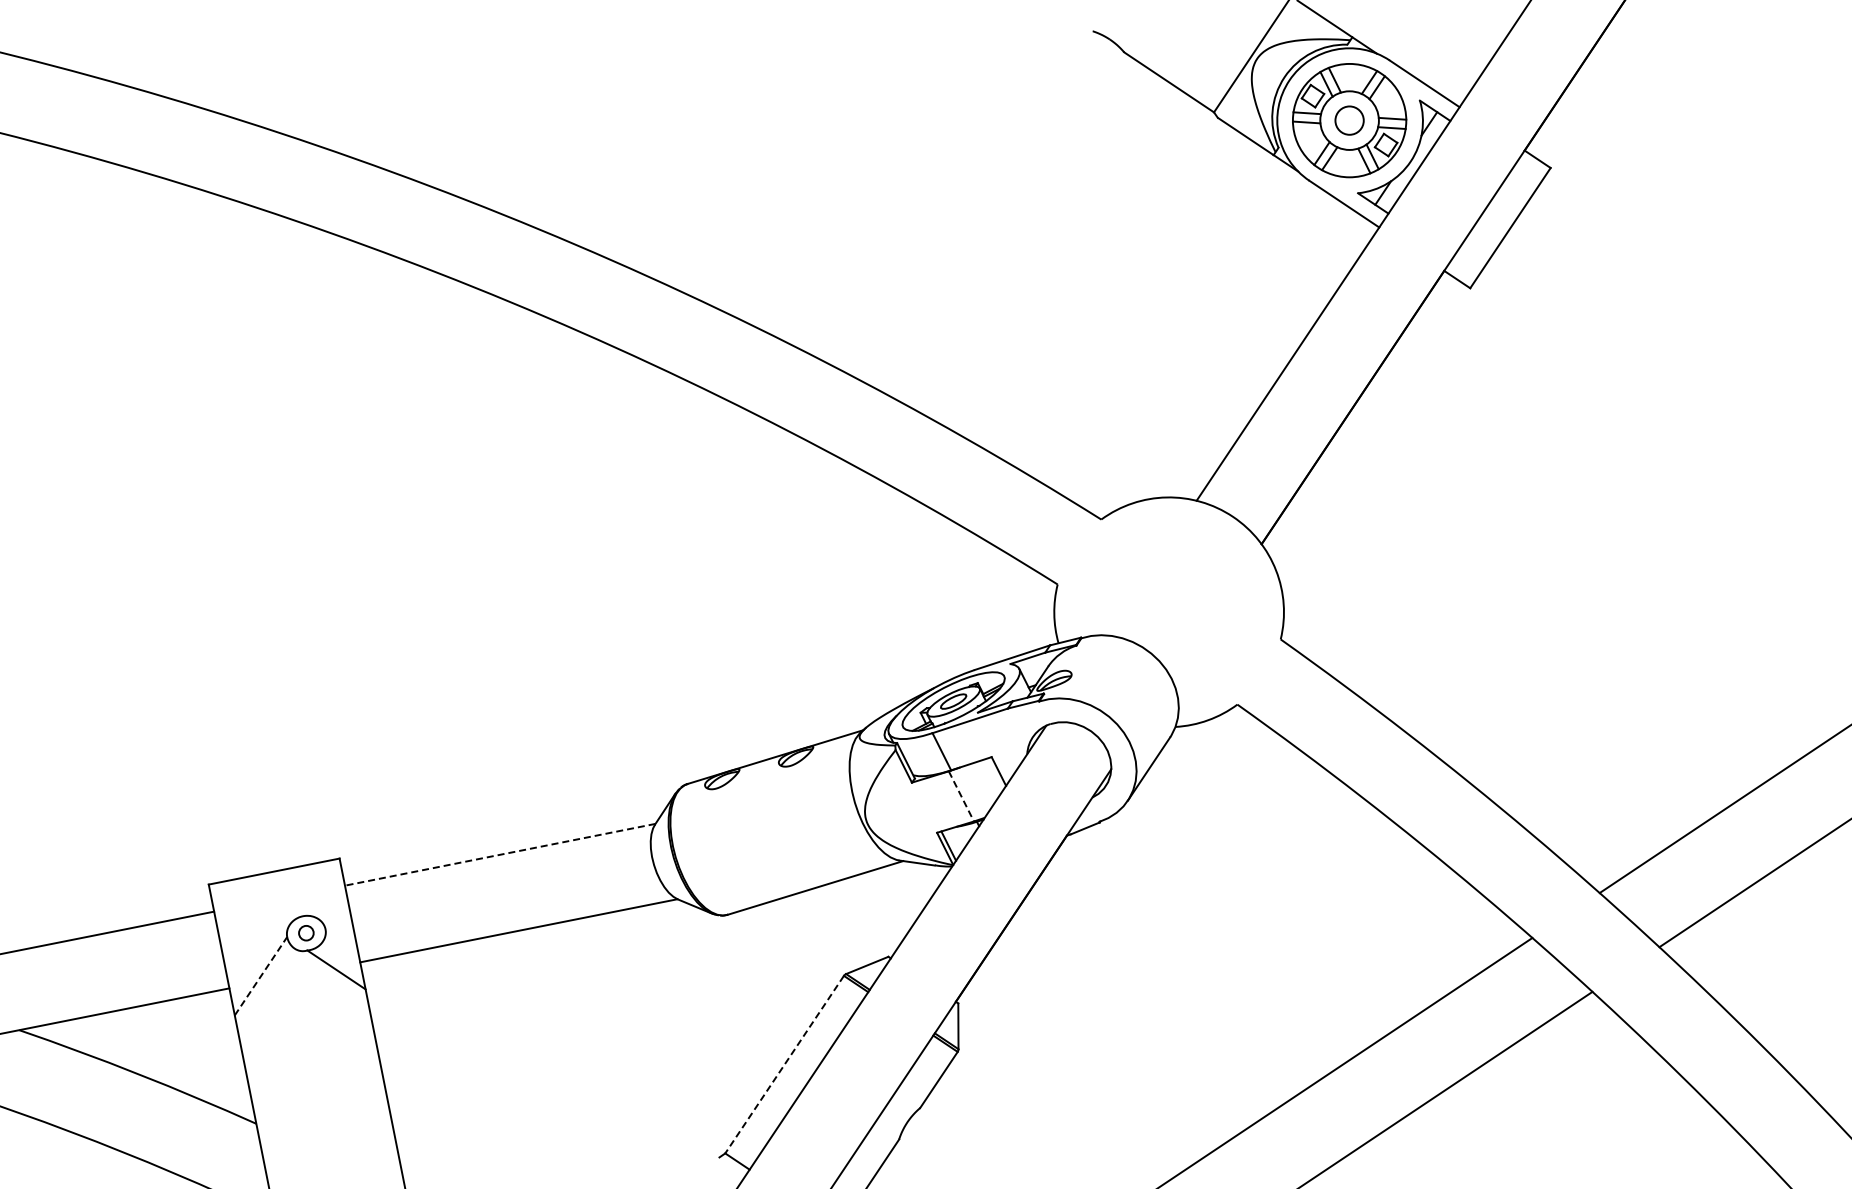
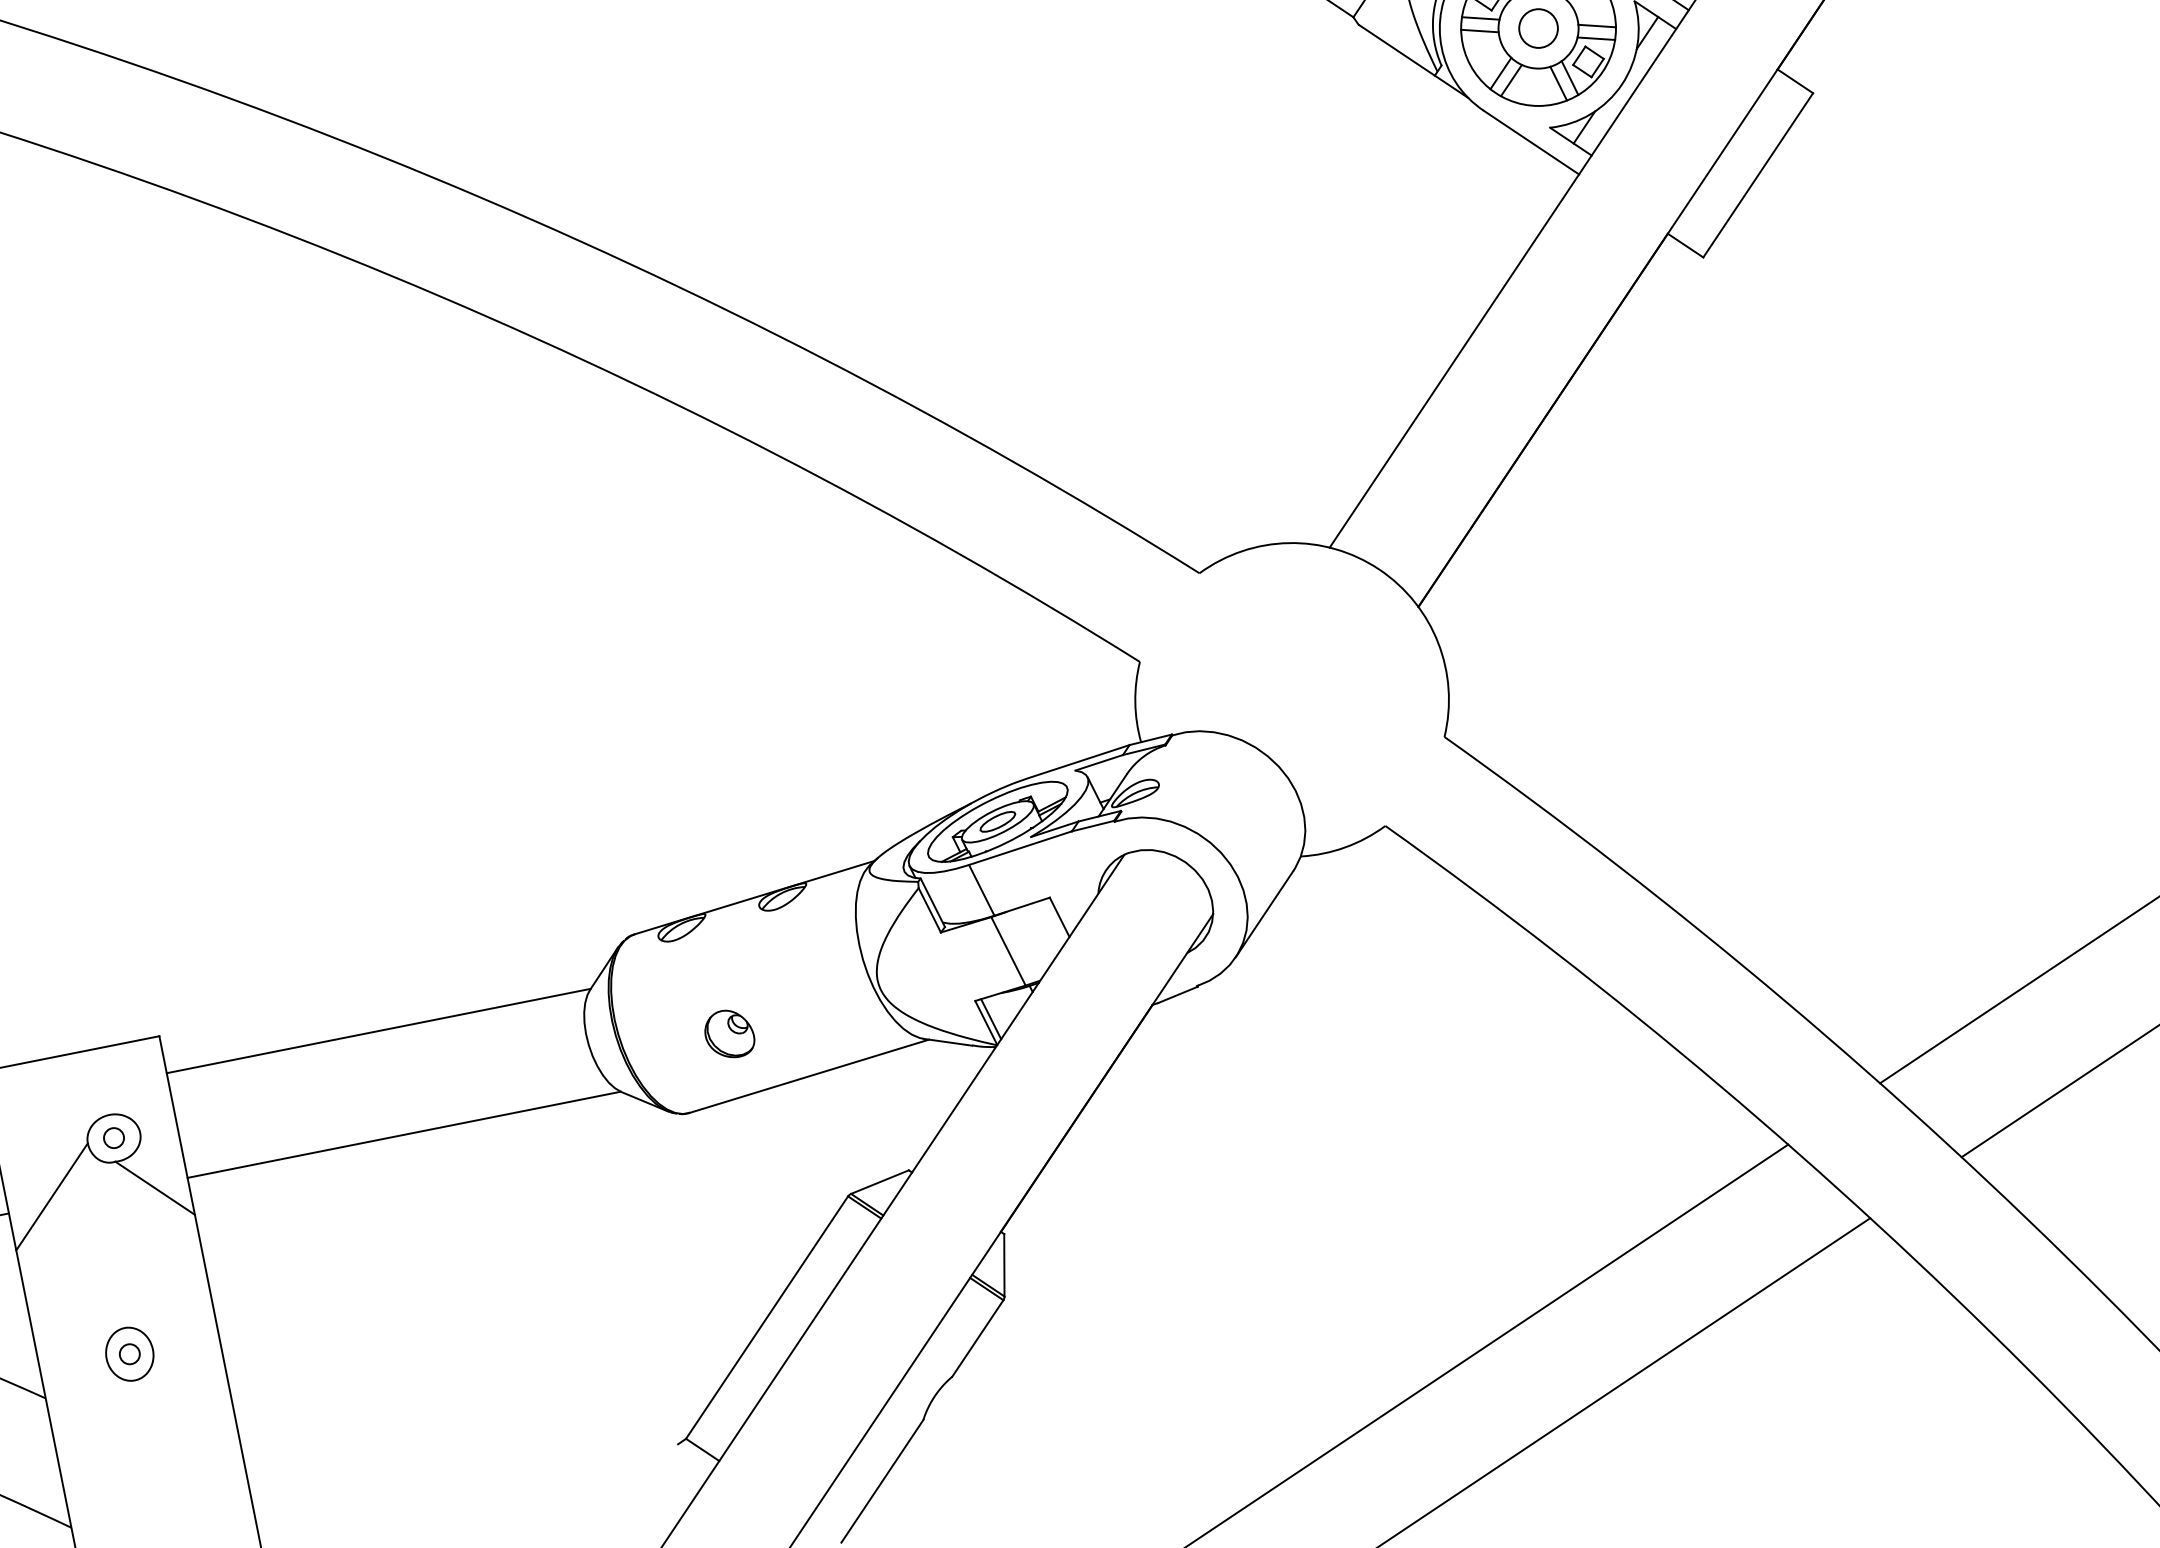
line: (961, 796) -> (1008, 951), dashed -> solid
line: (499, 854) -> (377, 1030), dashed -> solid
part: (757, 856) -> (730, 1033), added
line: (261, 975) -> (52, 1195), dashed -> solid
line: (784, 1064) -> (766, 1317), dashed -> solid
part: (317, 1091) -> (129, 1354), added

